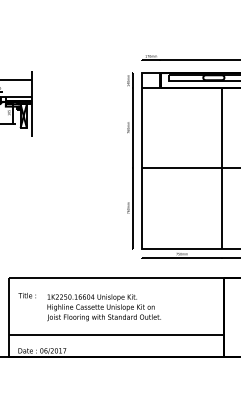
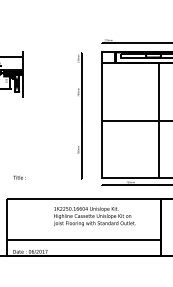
part: (130, 160) -> (80, 115), moved
text: (26, 295) -> (19, 177), moved
text: (103, 307) -> (94, 216), moved

